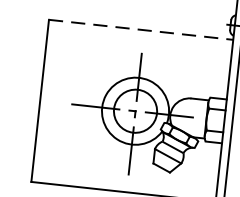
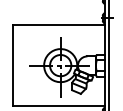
line: (141, 30) -> (59, 25), dashed -> solid

